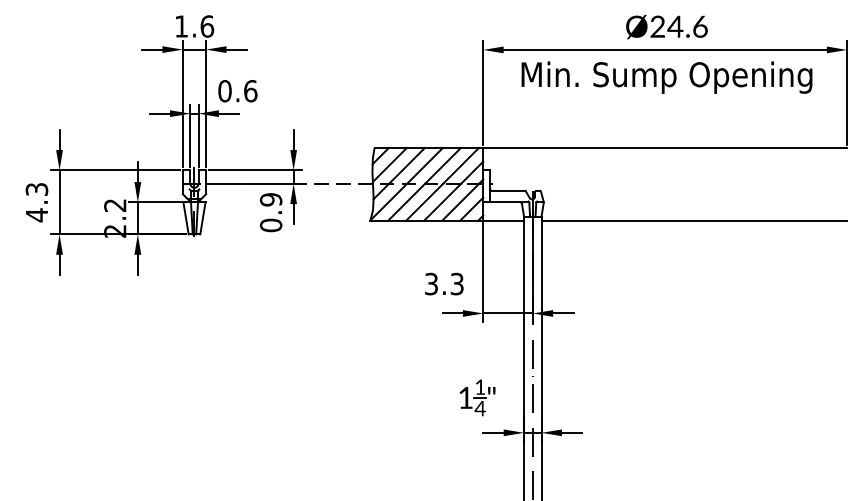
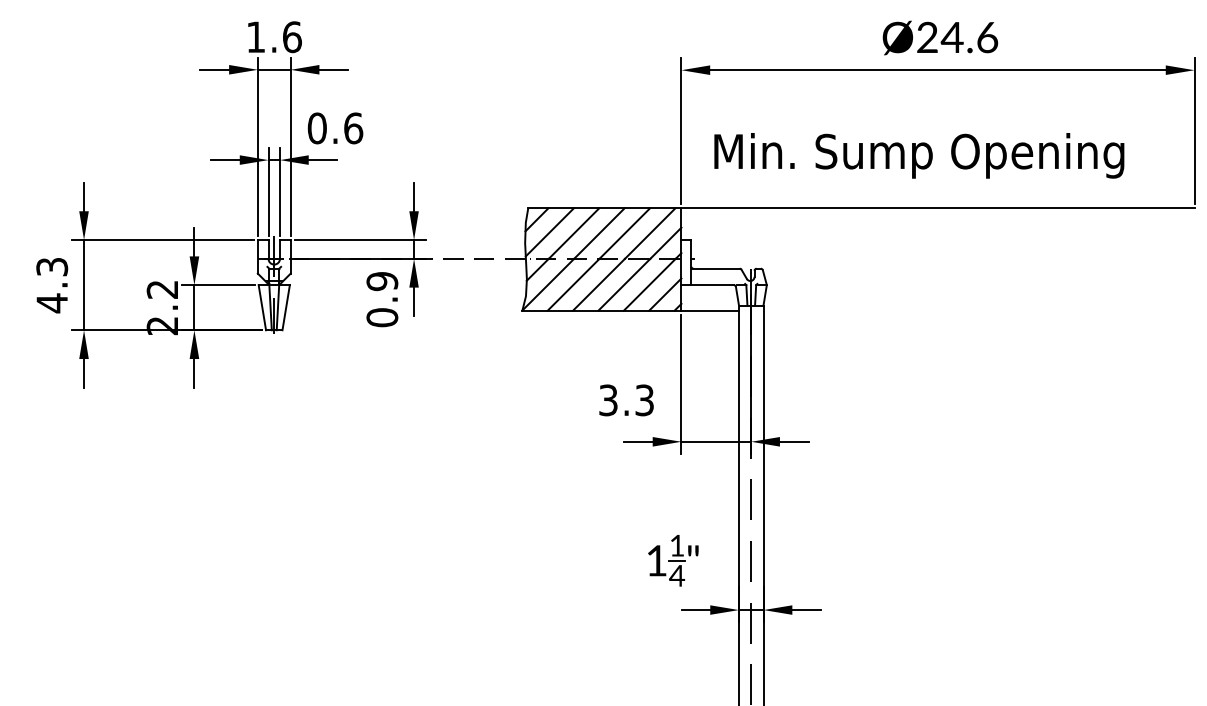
text: (666, 77) -> (918, 155), moved
line: (694, 220) -> (979, 310), removed

